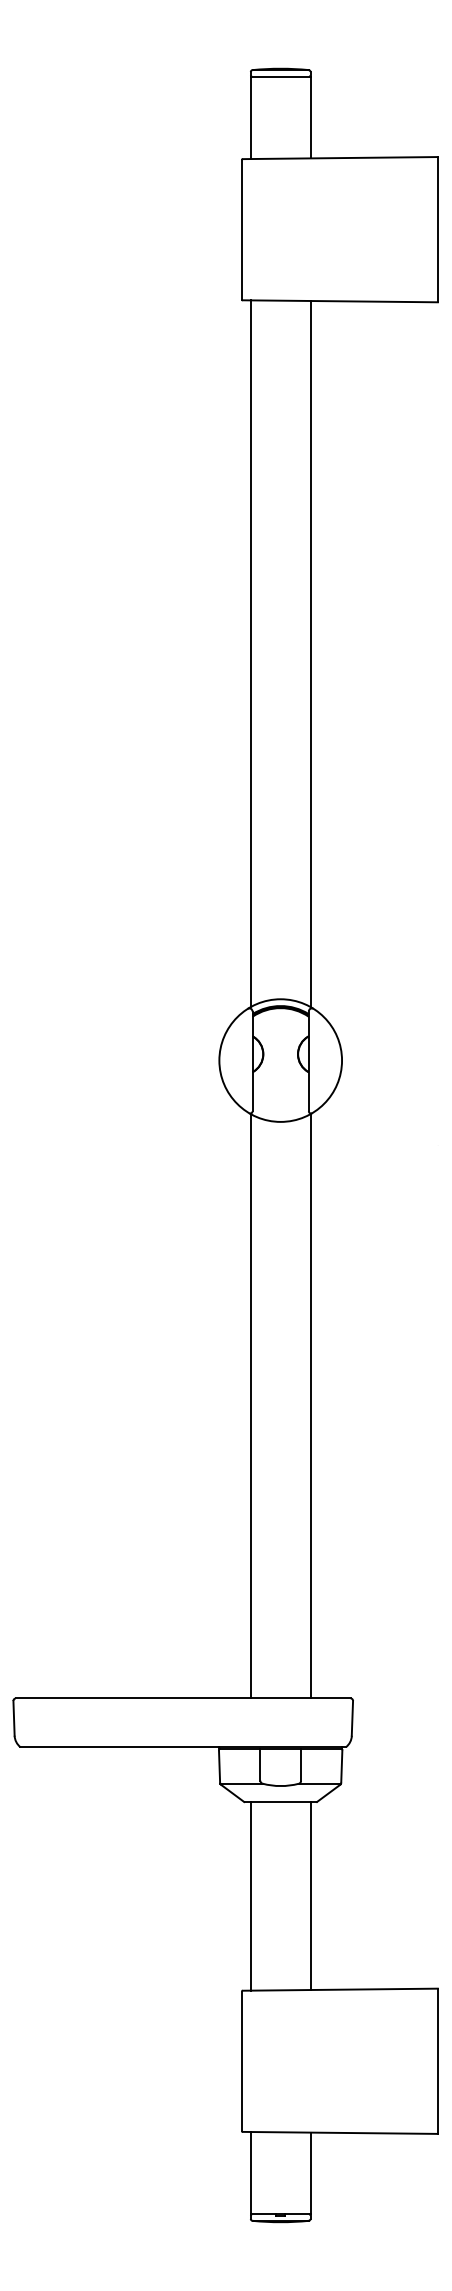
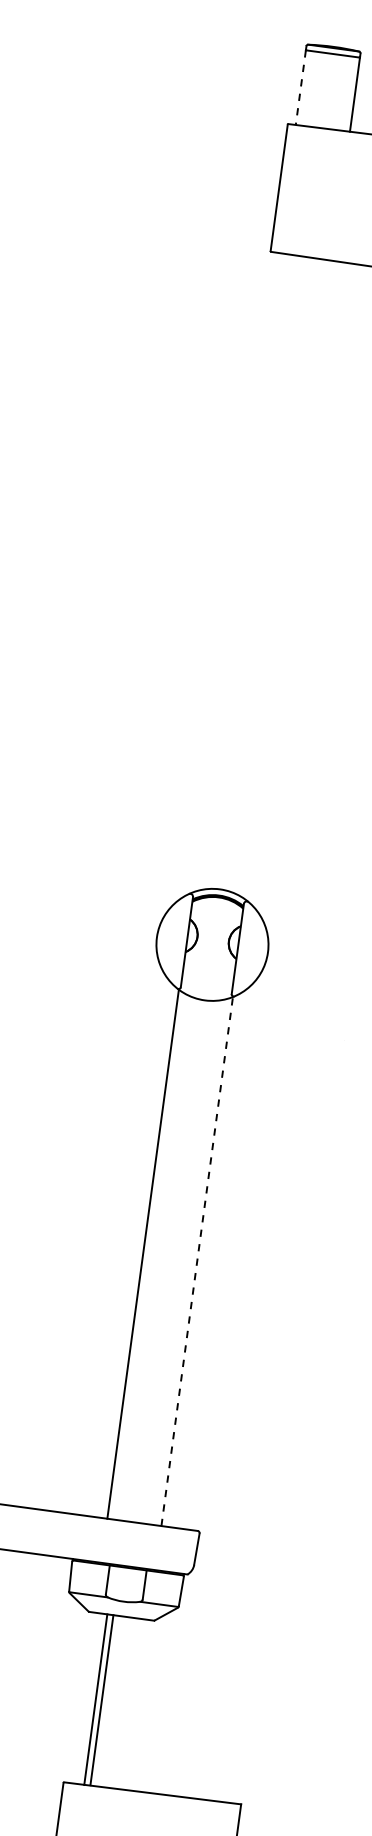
line: (250, 118) -> (300, 88), solid -> dashed
line: (250, 653) -> (234, 572), removed
line: (310, 653) -> (289, 579), removed
line: (310, 1405) -> (197, 1260), solid -> dashed
line: (250, 1896) -> (95, 1699), moved
line: (310, 1896) -> (101, 1700), moved

